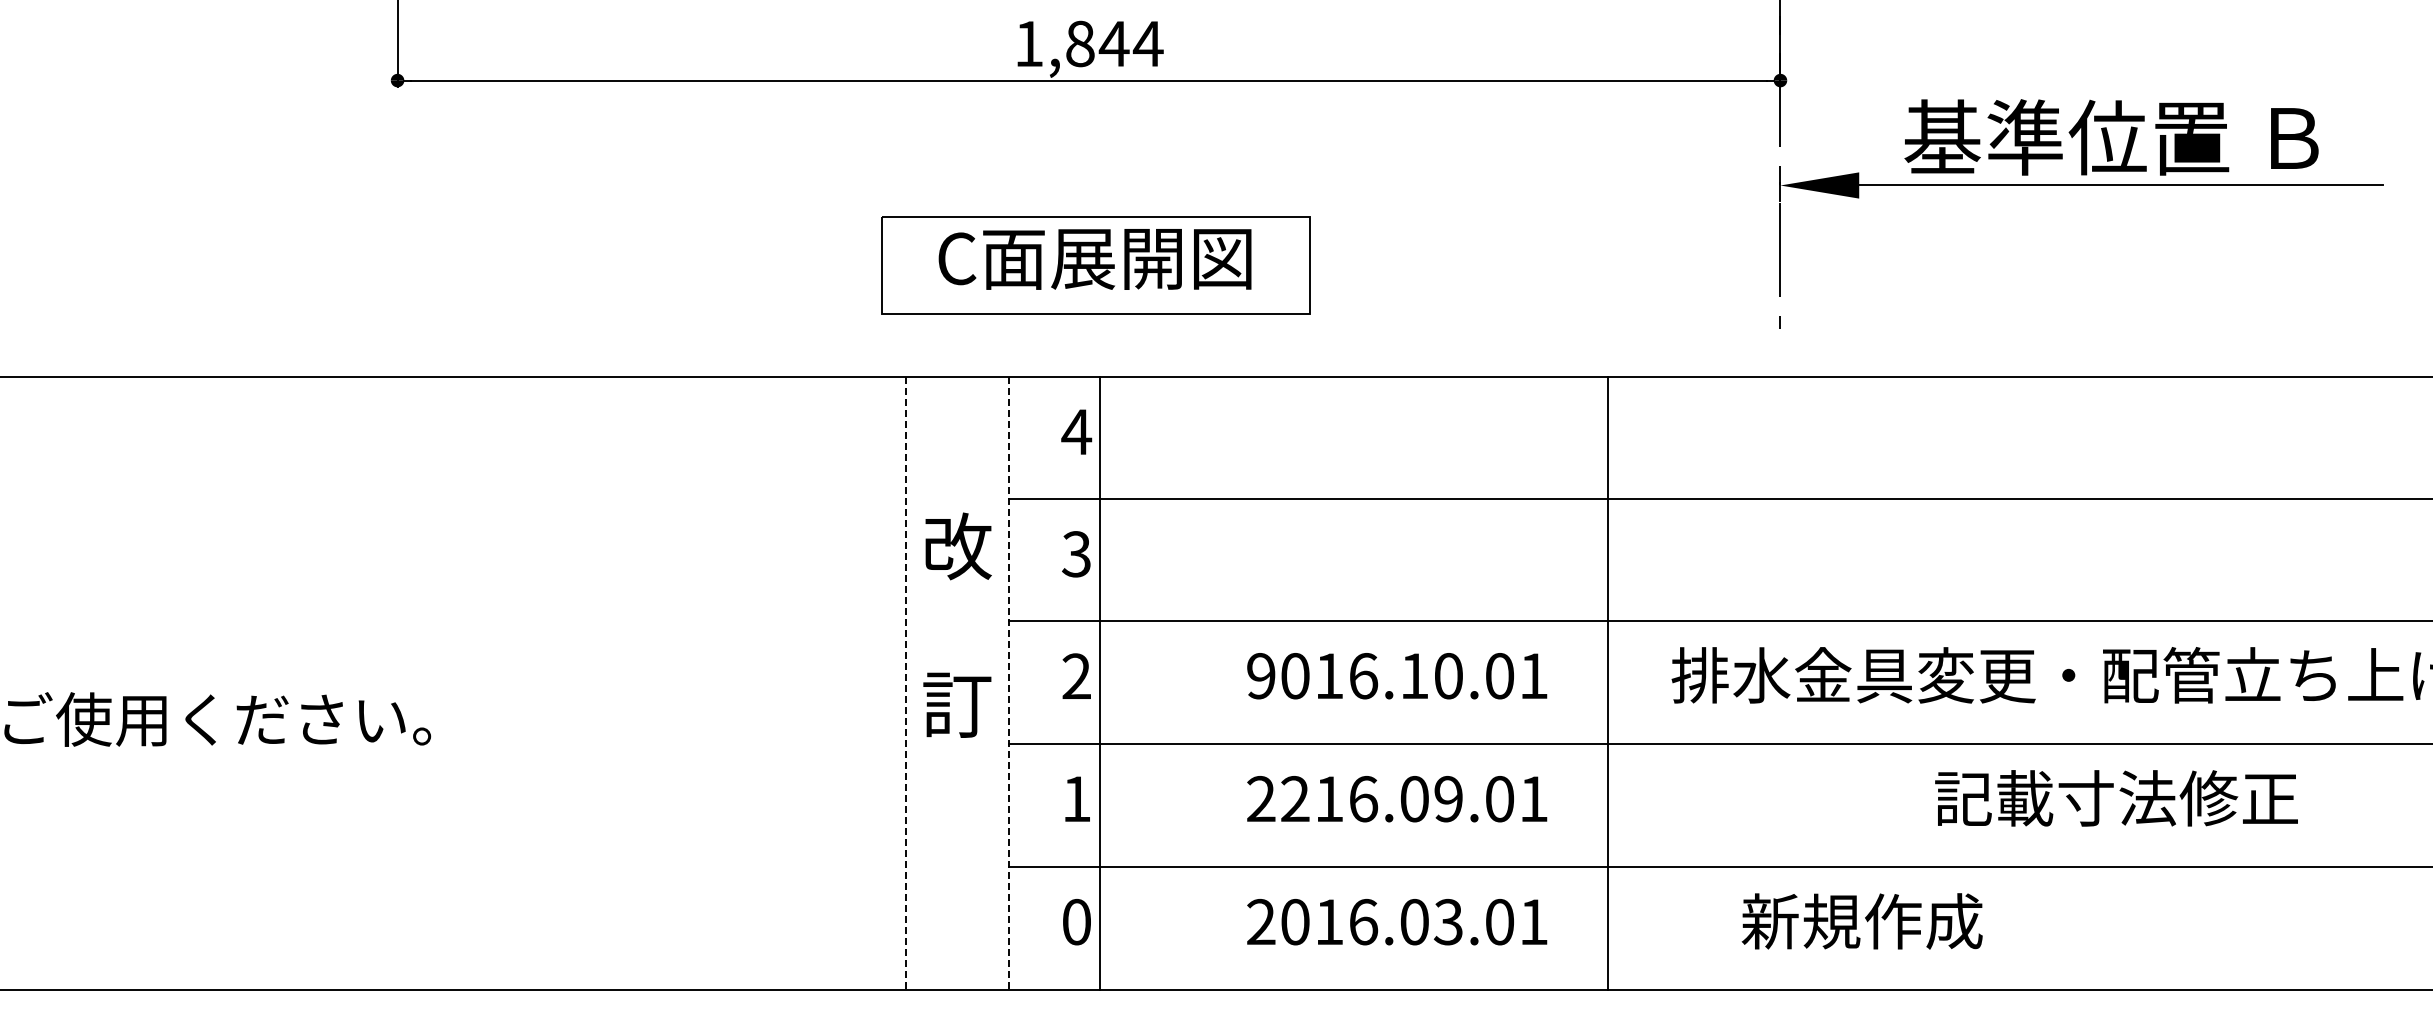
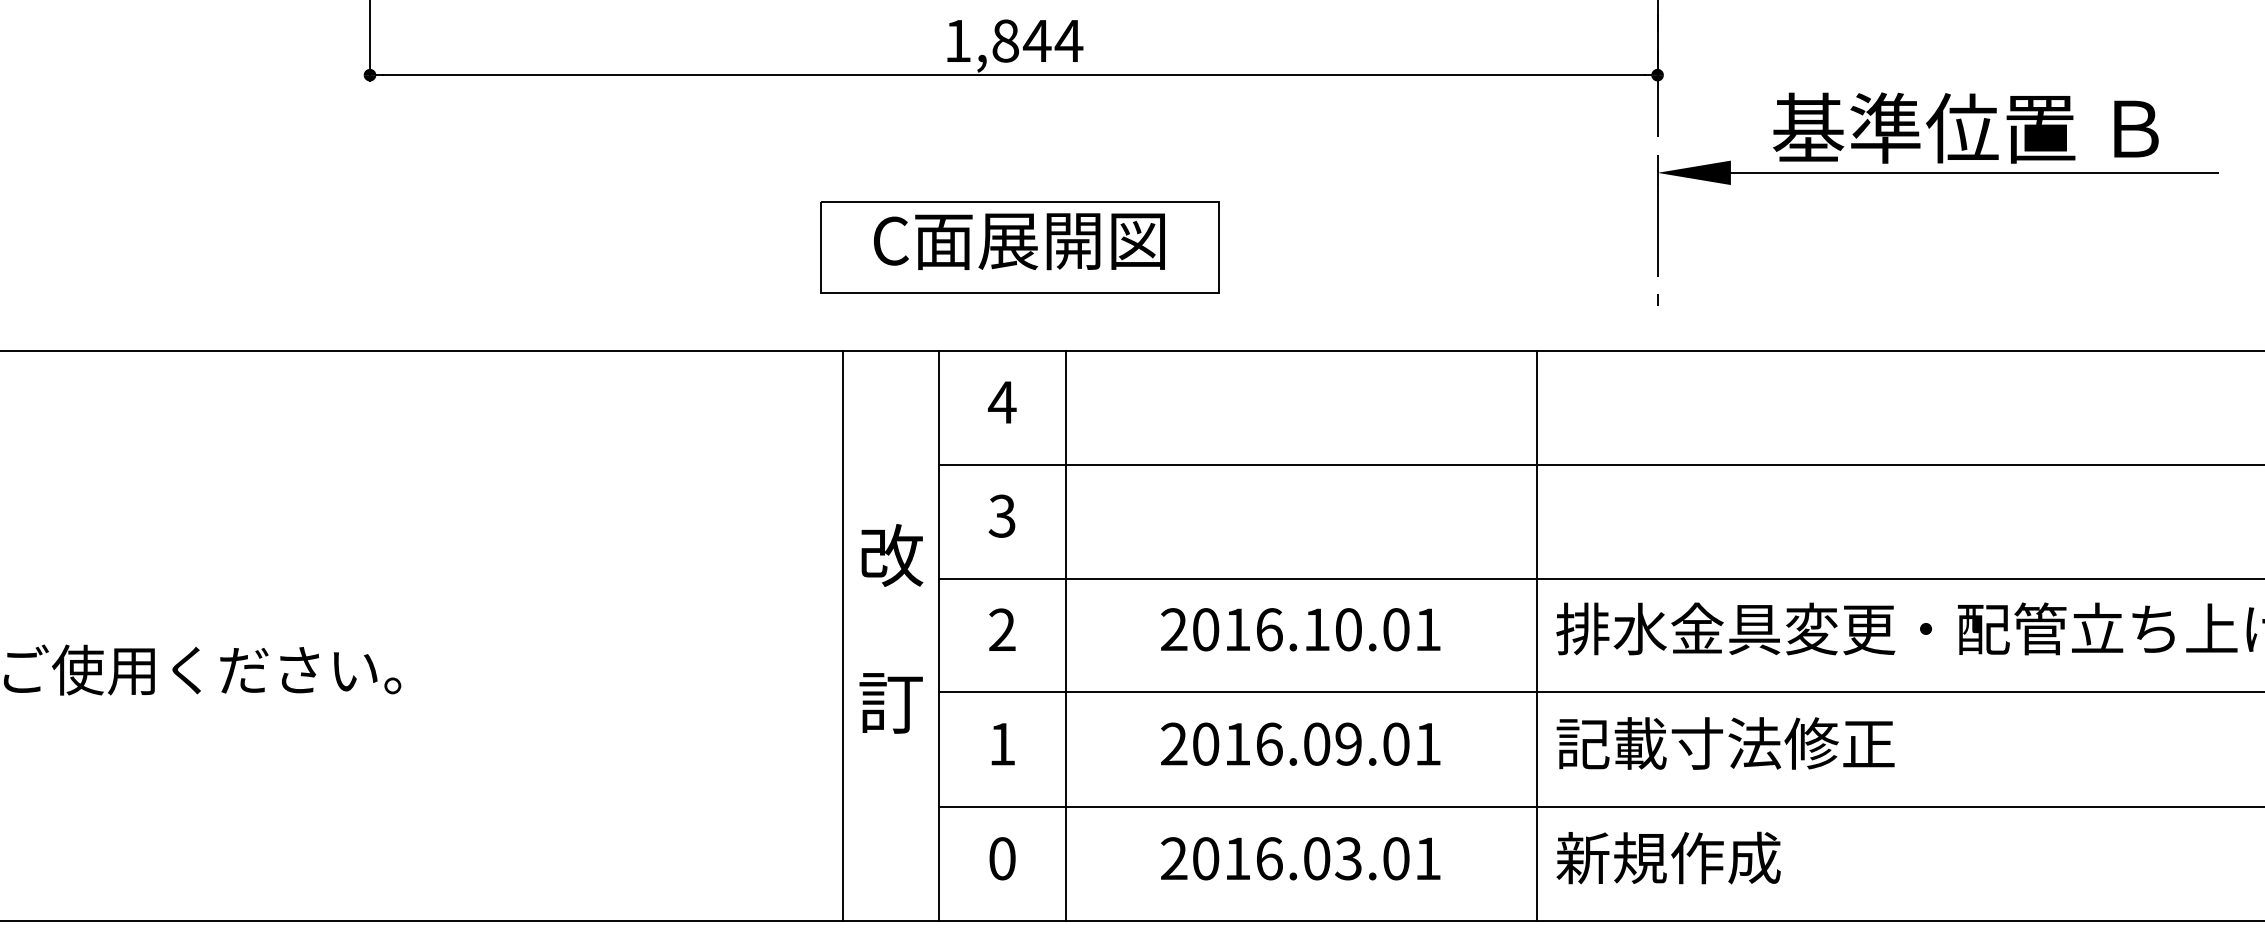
text: (957, 624) -> (891, 628), moved
text: (1261, 676) -> (1174, 630), 9016.10.01 -> 2016.10.01
line: (1099, 682) -> (1065, 635), moved
line: (1607, 682) -> (1536, 635), moved
line: (905, 683) -> (842, 636), dashed -> solid
line: (1009, 683) -> (939, 636), dashed -> solid
text: (2116, 798) -> (1725, 743), moved
text: (1295, 799) -> (1206, 744), 2216.09.01 -> 2016.09.01
text: (1861, 921) -> (1667, 858), moved

